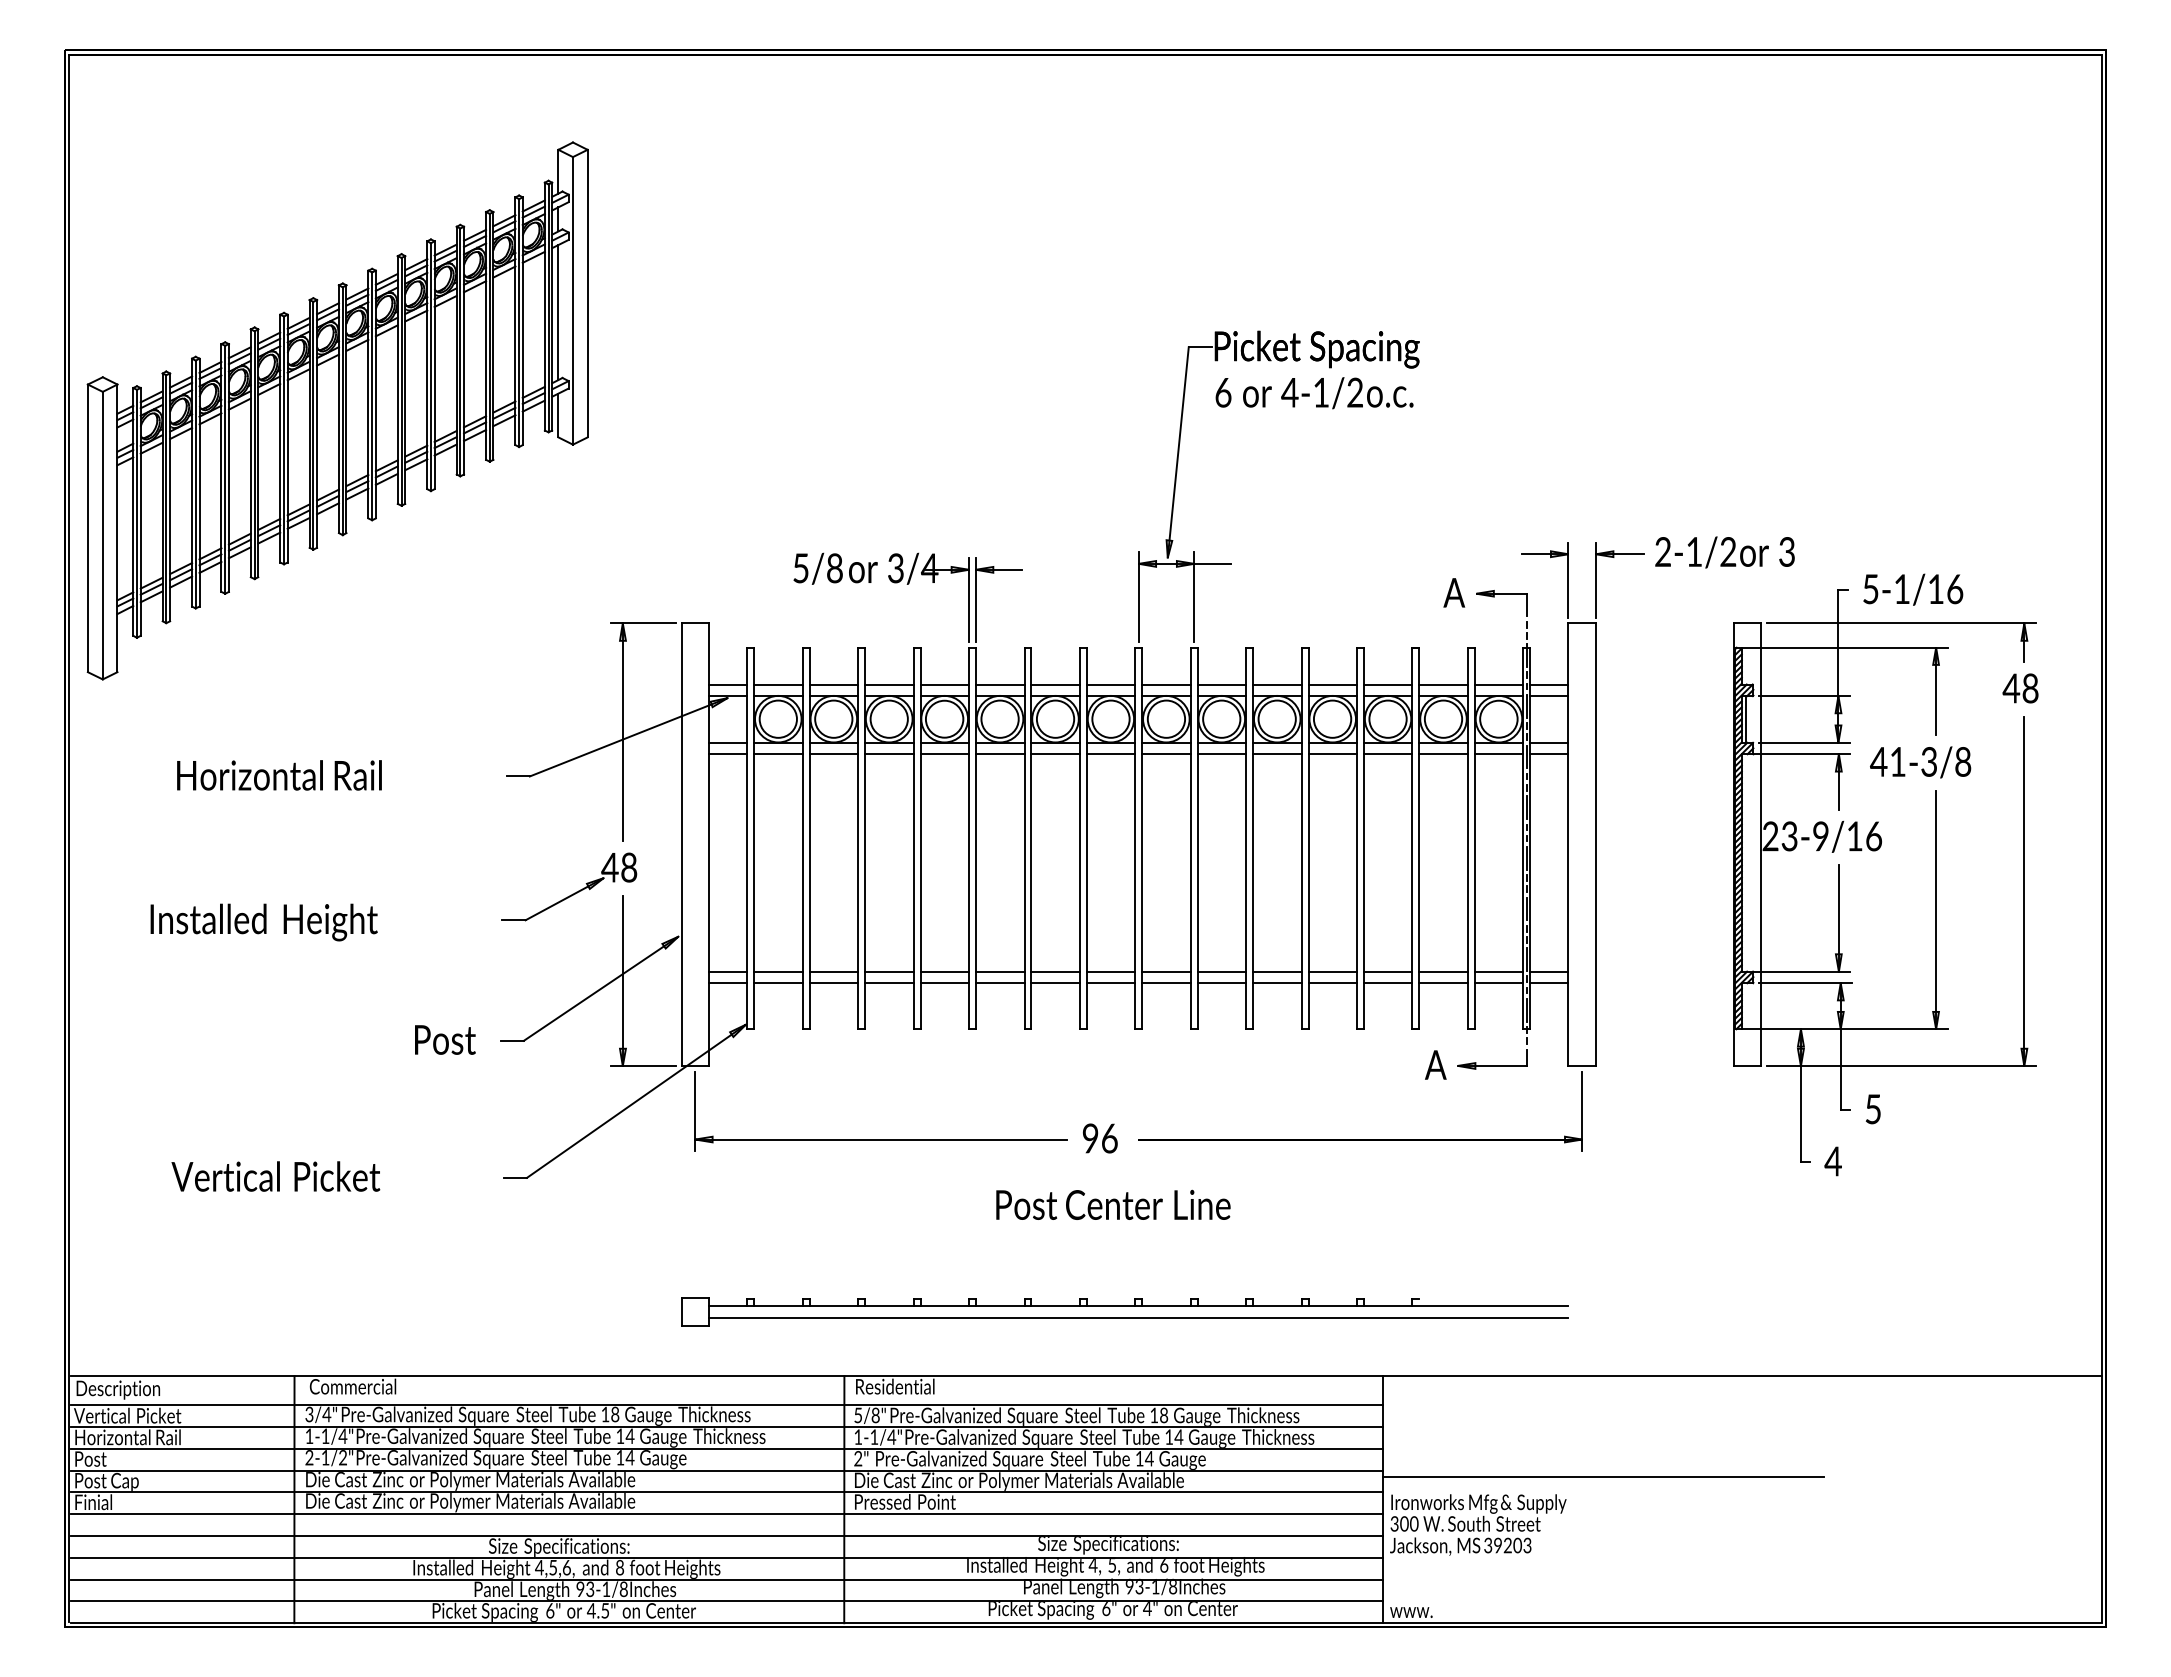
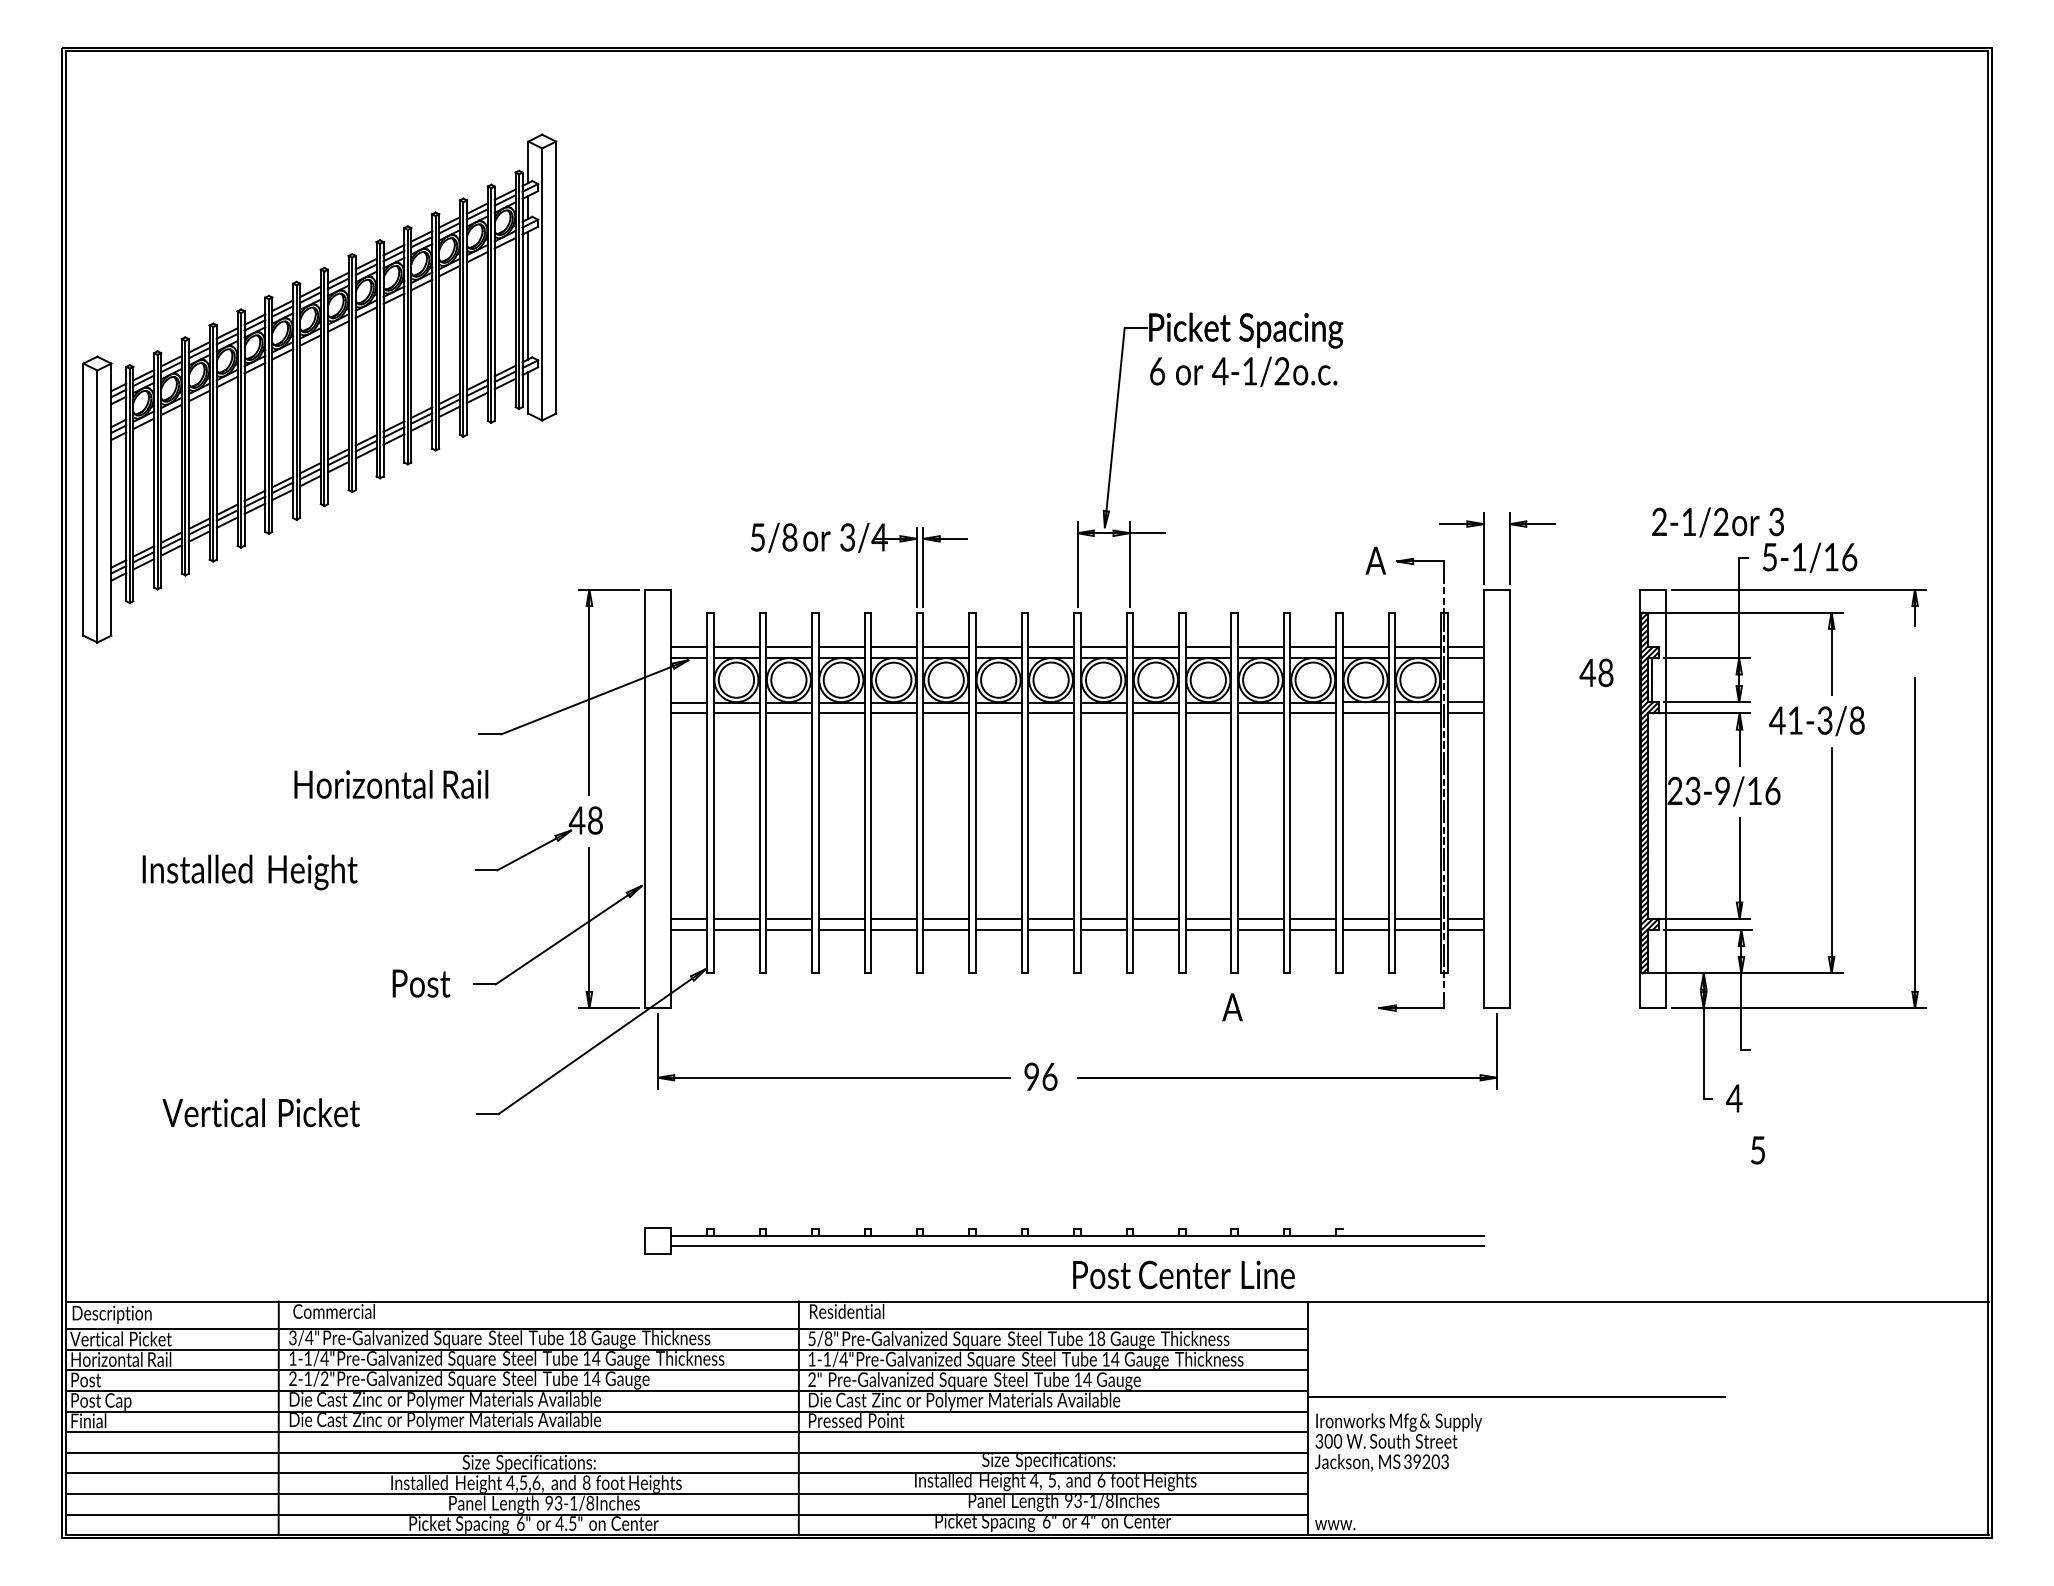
text: (1724, 552) -> (1717, 522), moved
text: (2020, 688) -> (1596, 672), moved
text: (279, 775) -> (391, 784), moved
text: (1435, 1064) -> (1232, 1006), moved
text: (1873, 1109) -> (1758, 1150), moved
text: (1113, 1204) -> (1184, 1274), moved

